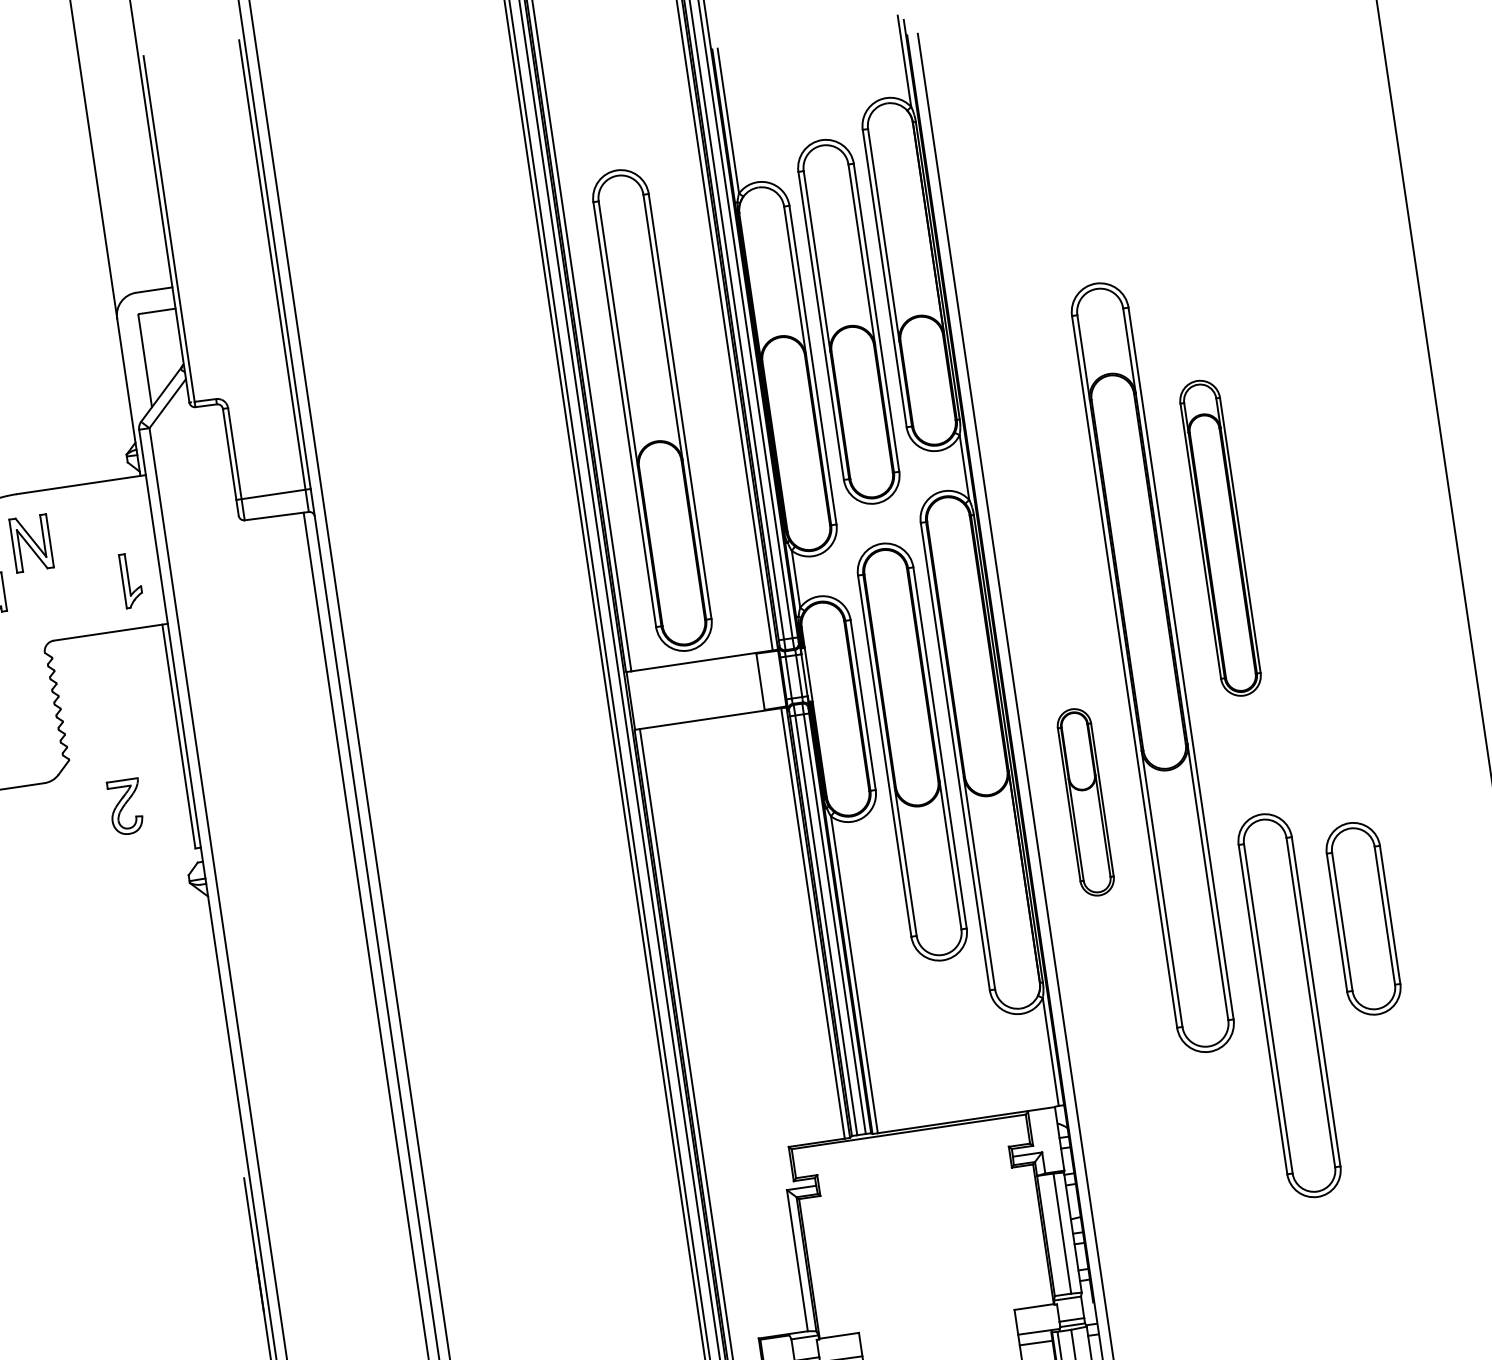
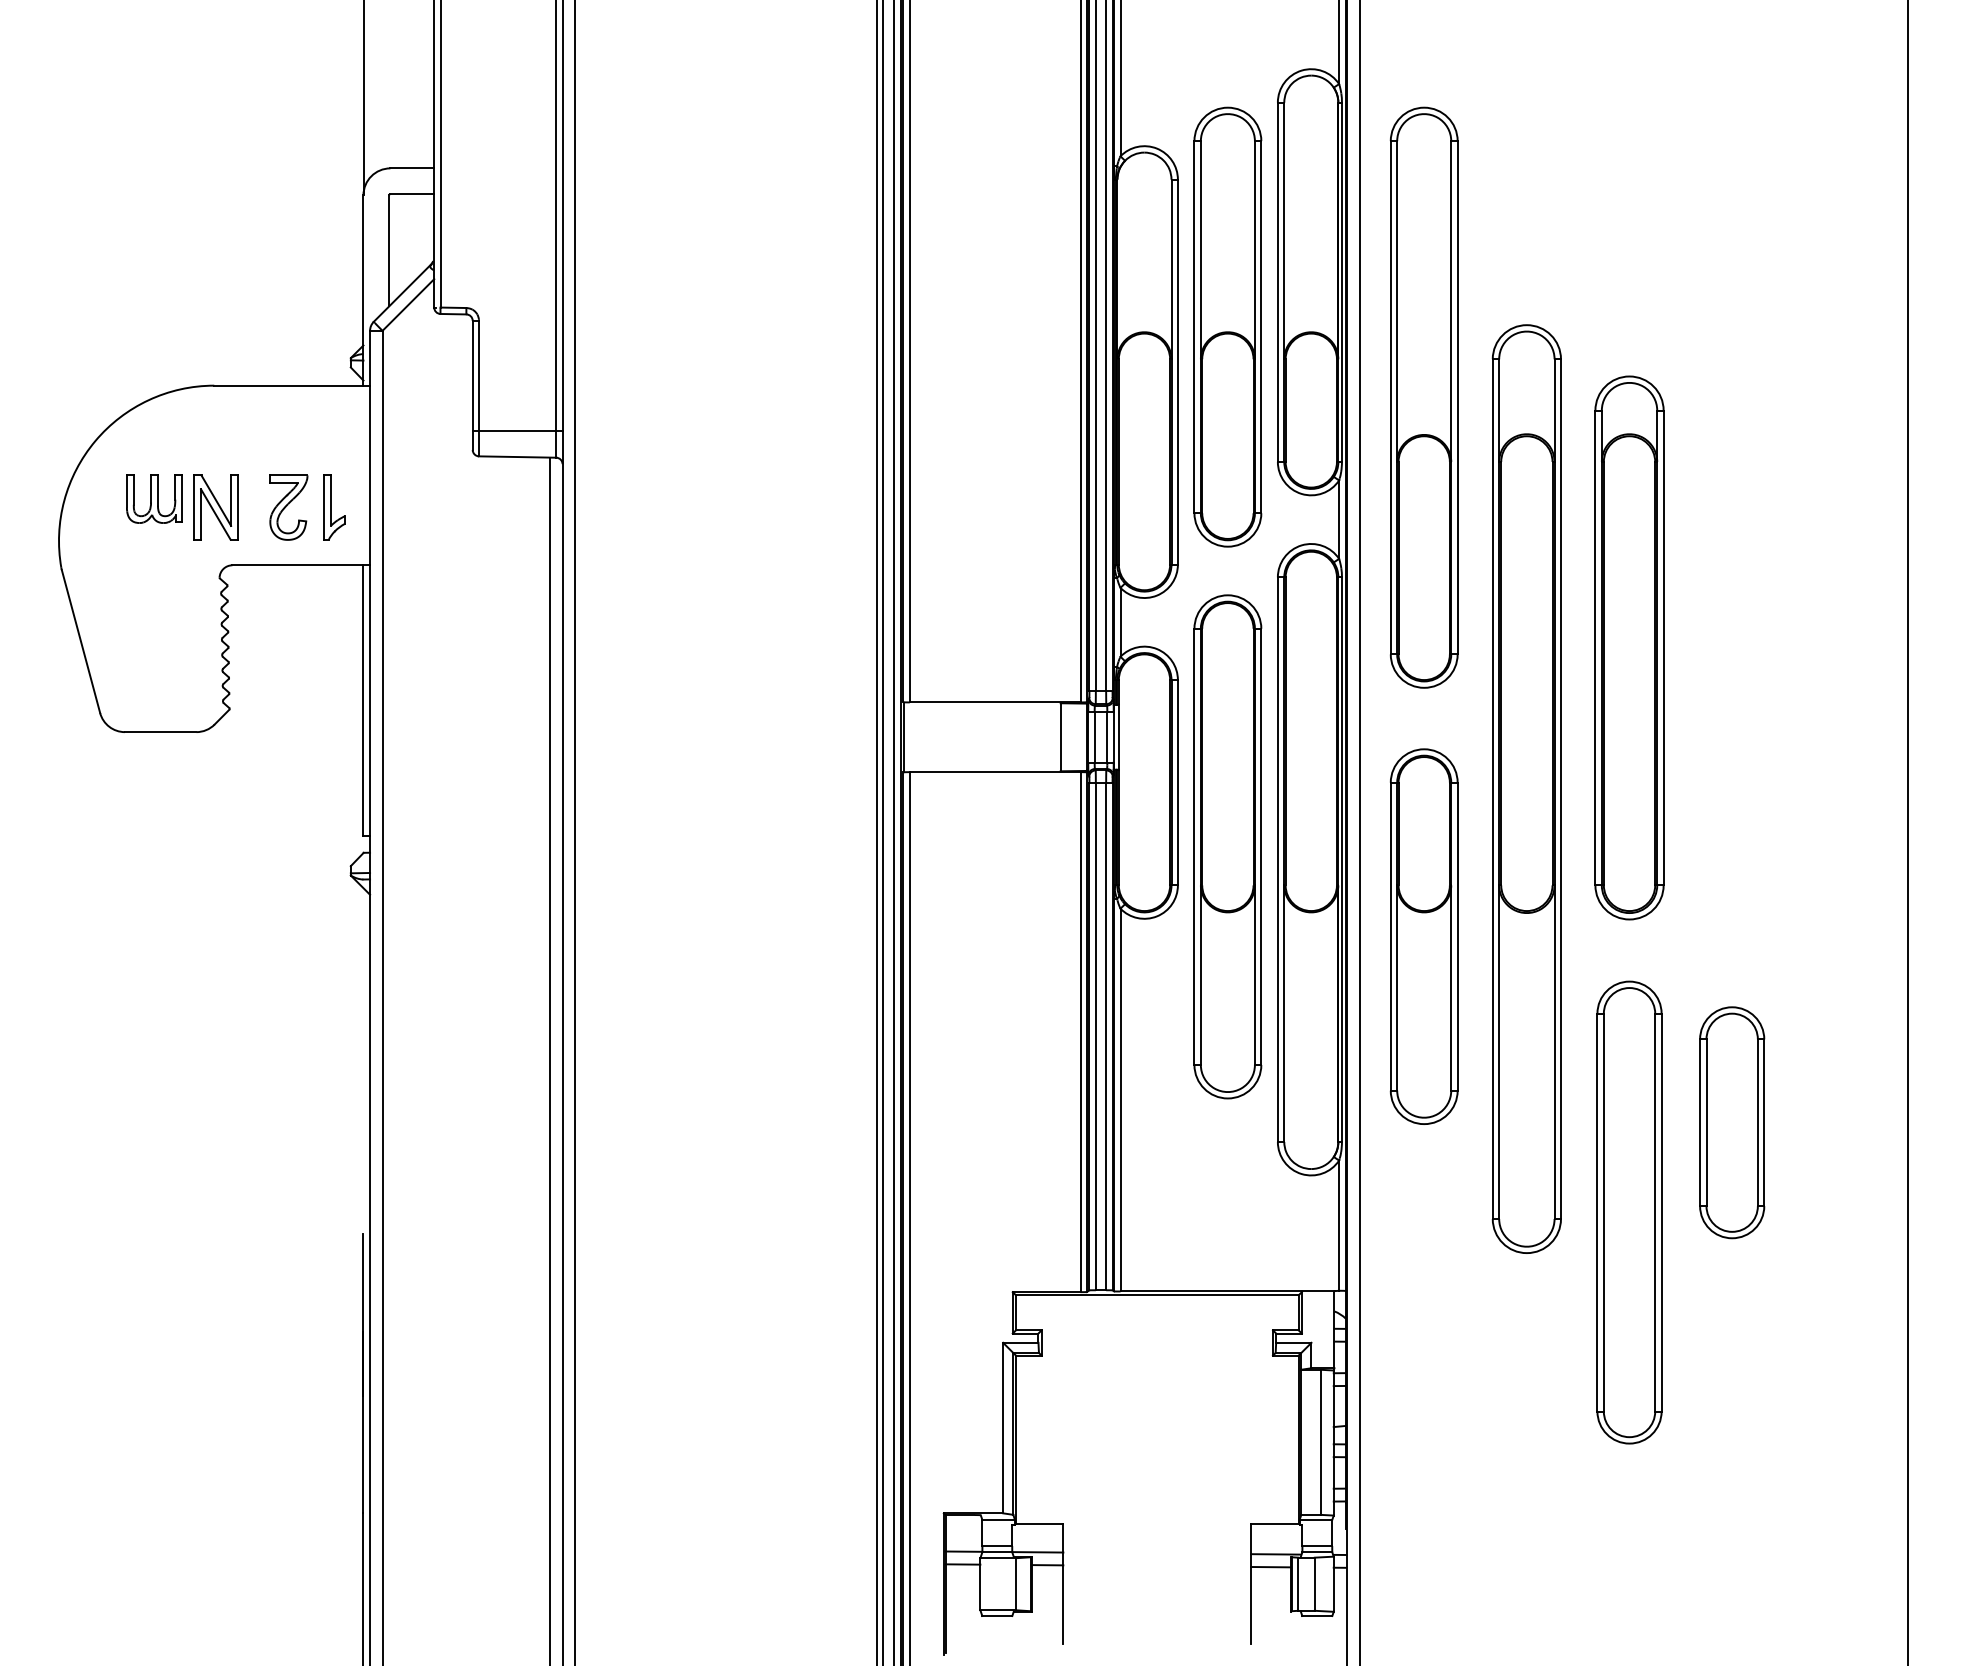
part: (651, 410) -> (1423, 397), moved
part: (1220, 537) -> (1629, 647), size x1.43
part: (31, 543) -> (215, 507), moved
part: (1085, 802) -> (1423, 936), size x1.67
part: (125, 806) -> (288, 507), moved

